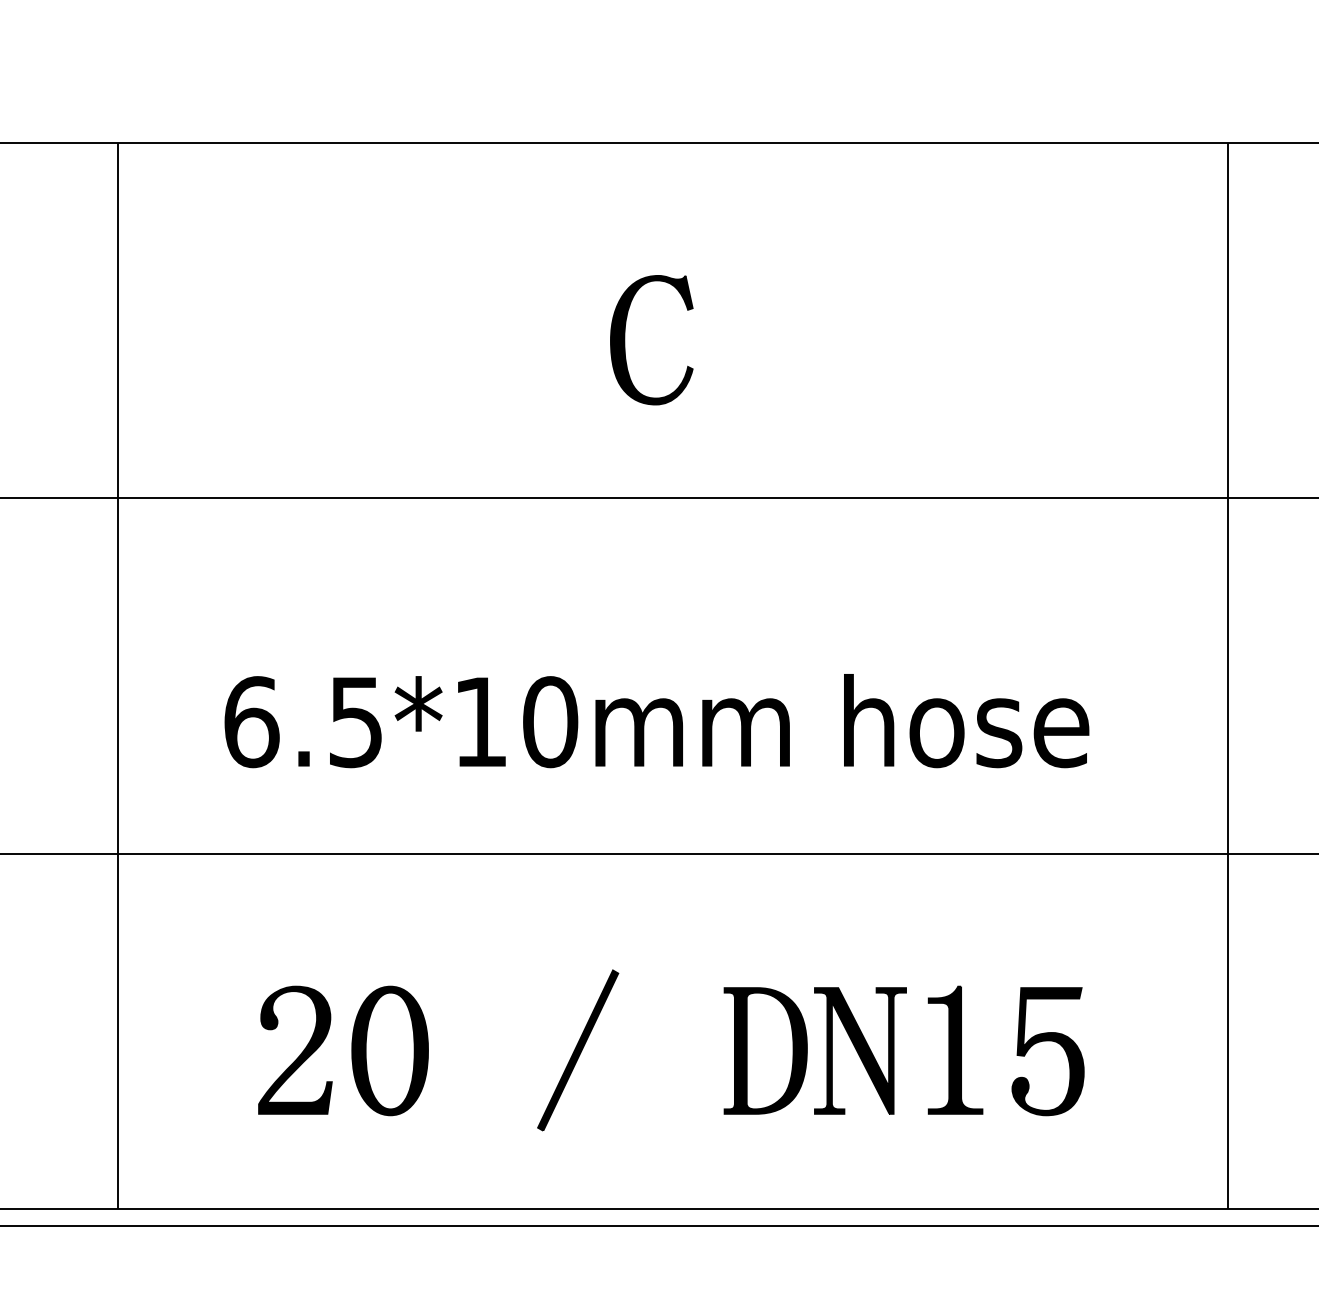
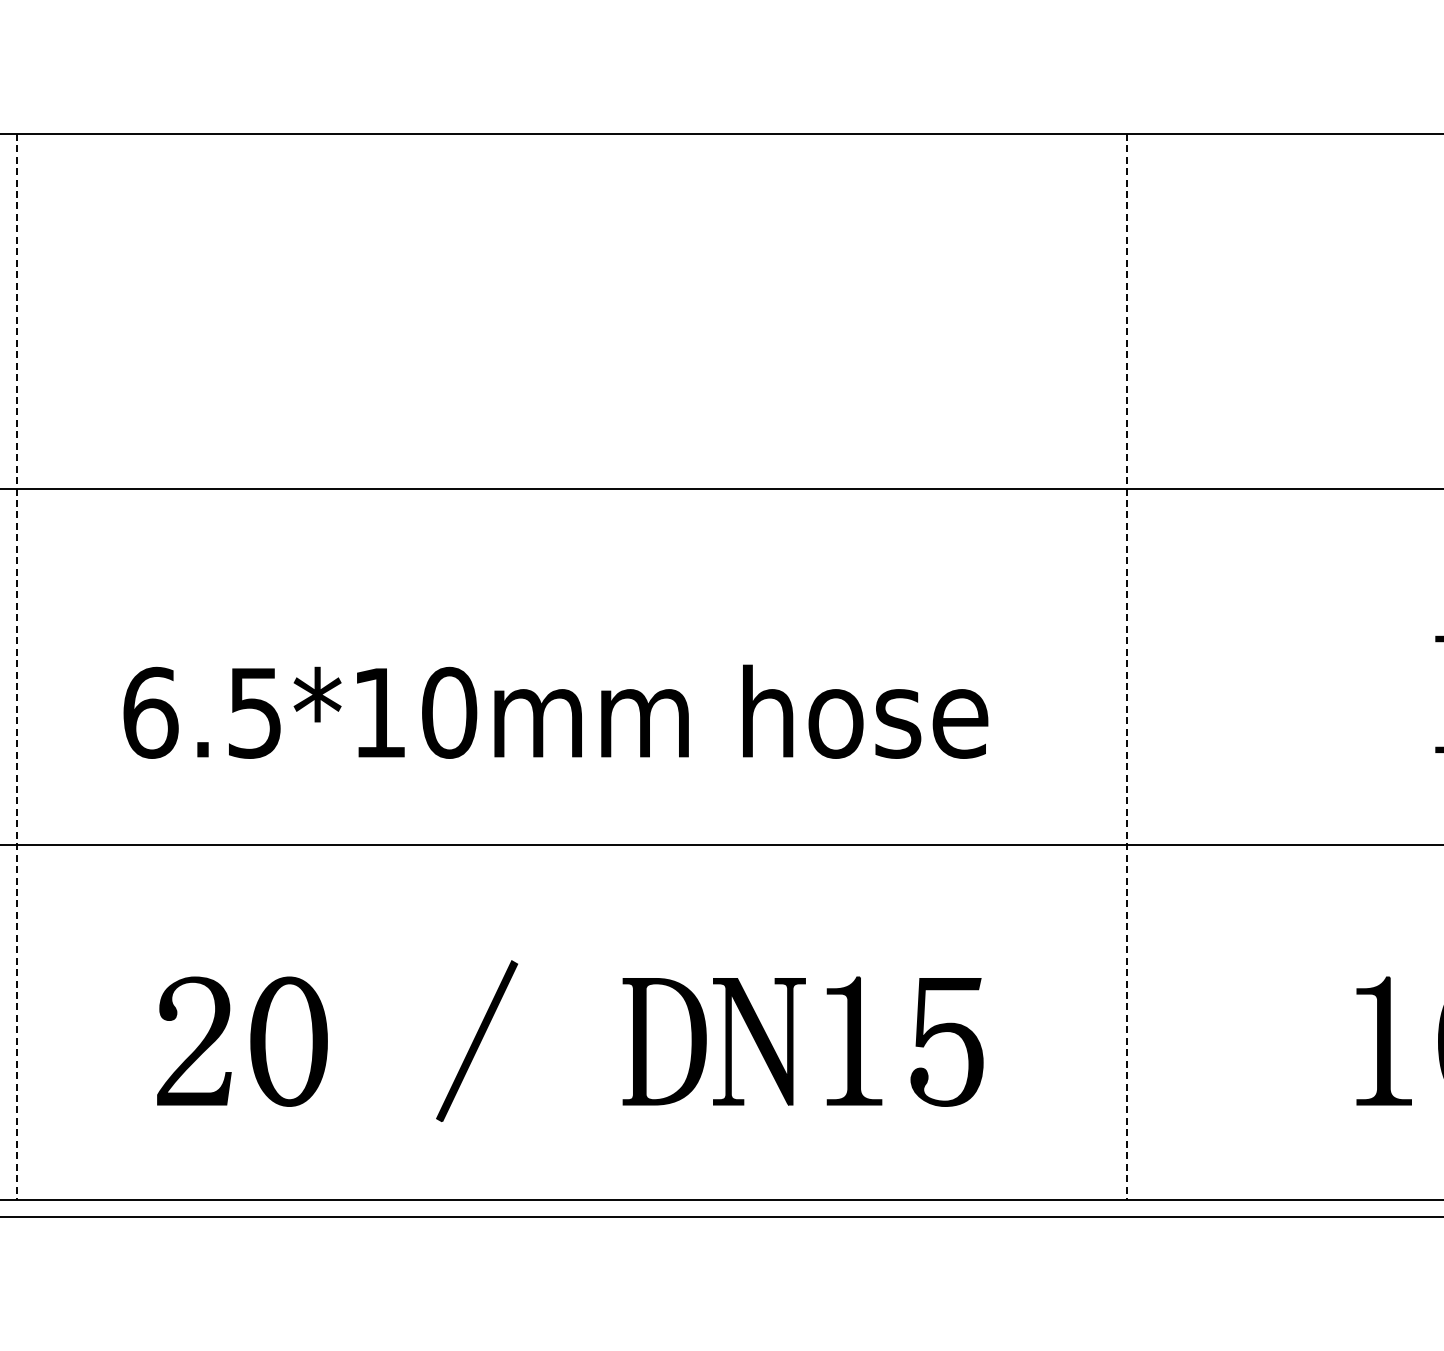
part: (625, 339) -> (524, 330), removed
line: (117, 676) -> (16, 667), solid -> dashed
line: (1228, 676) -> (1127, 667), solid -> dashed

